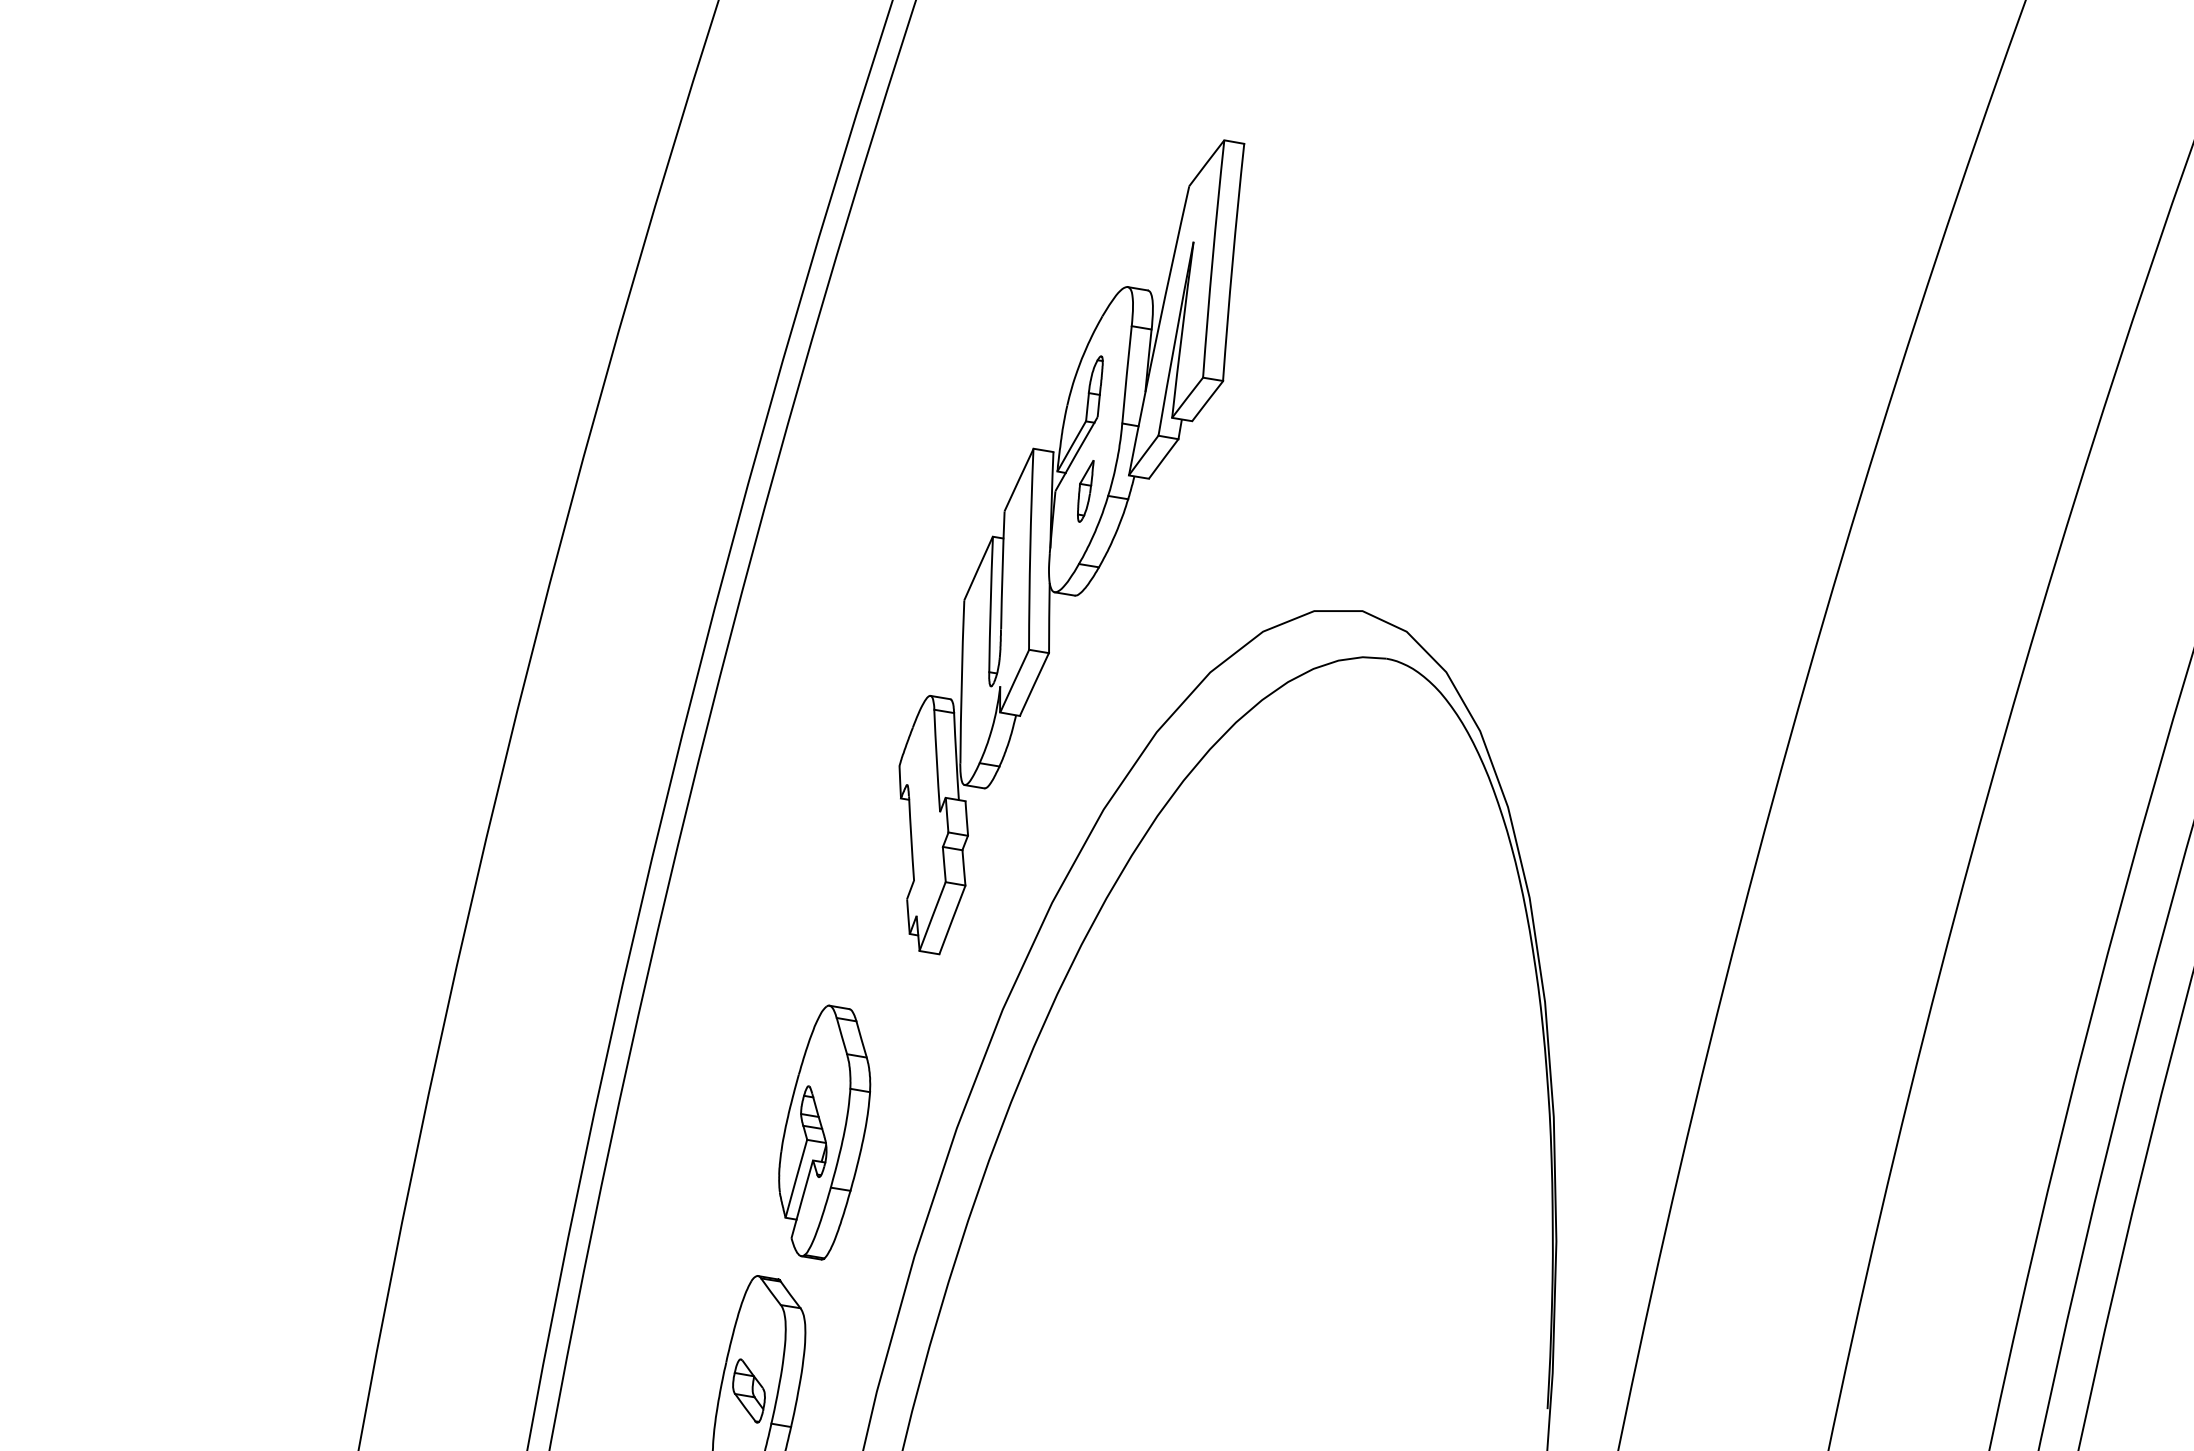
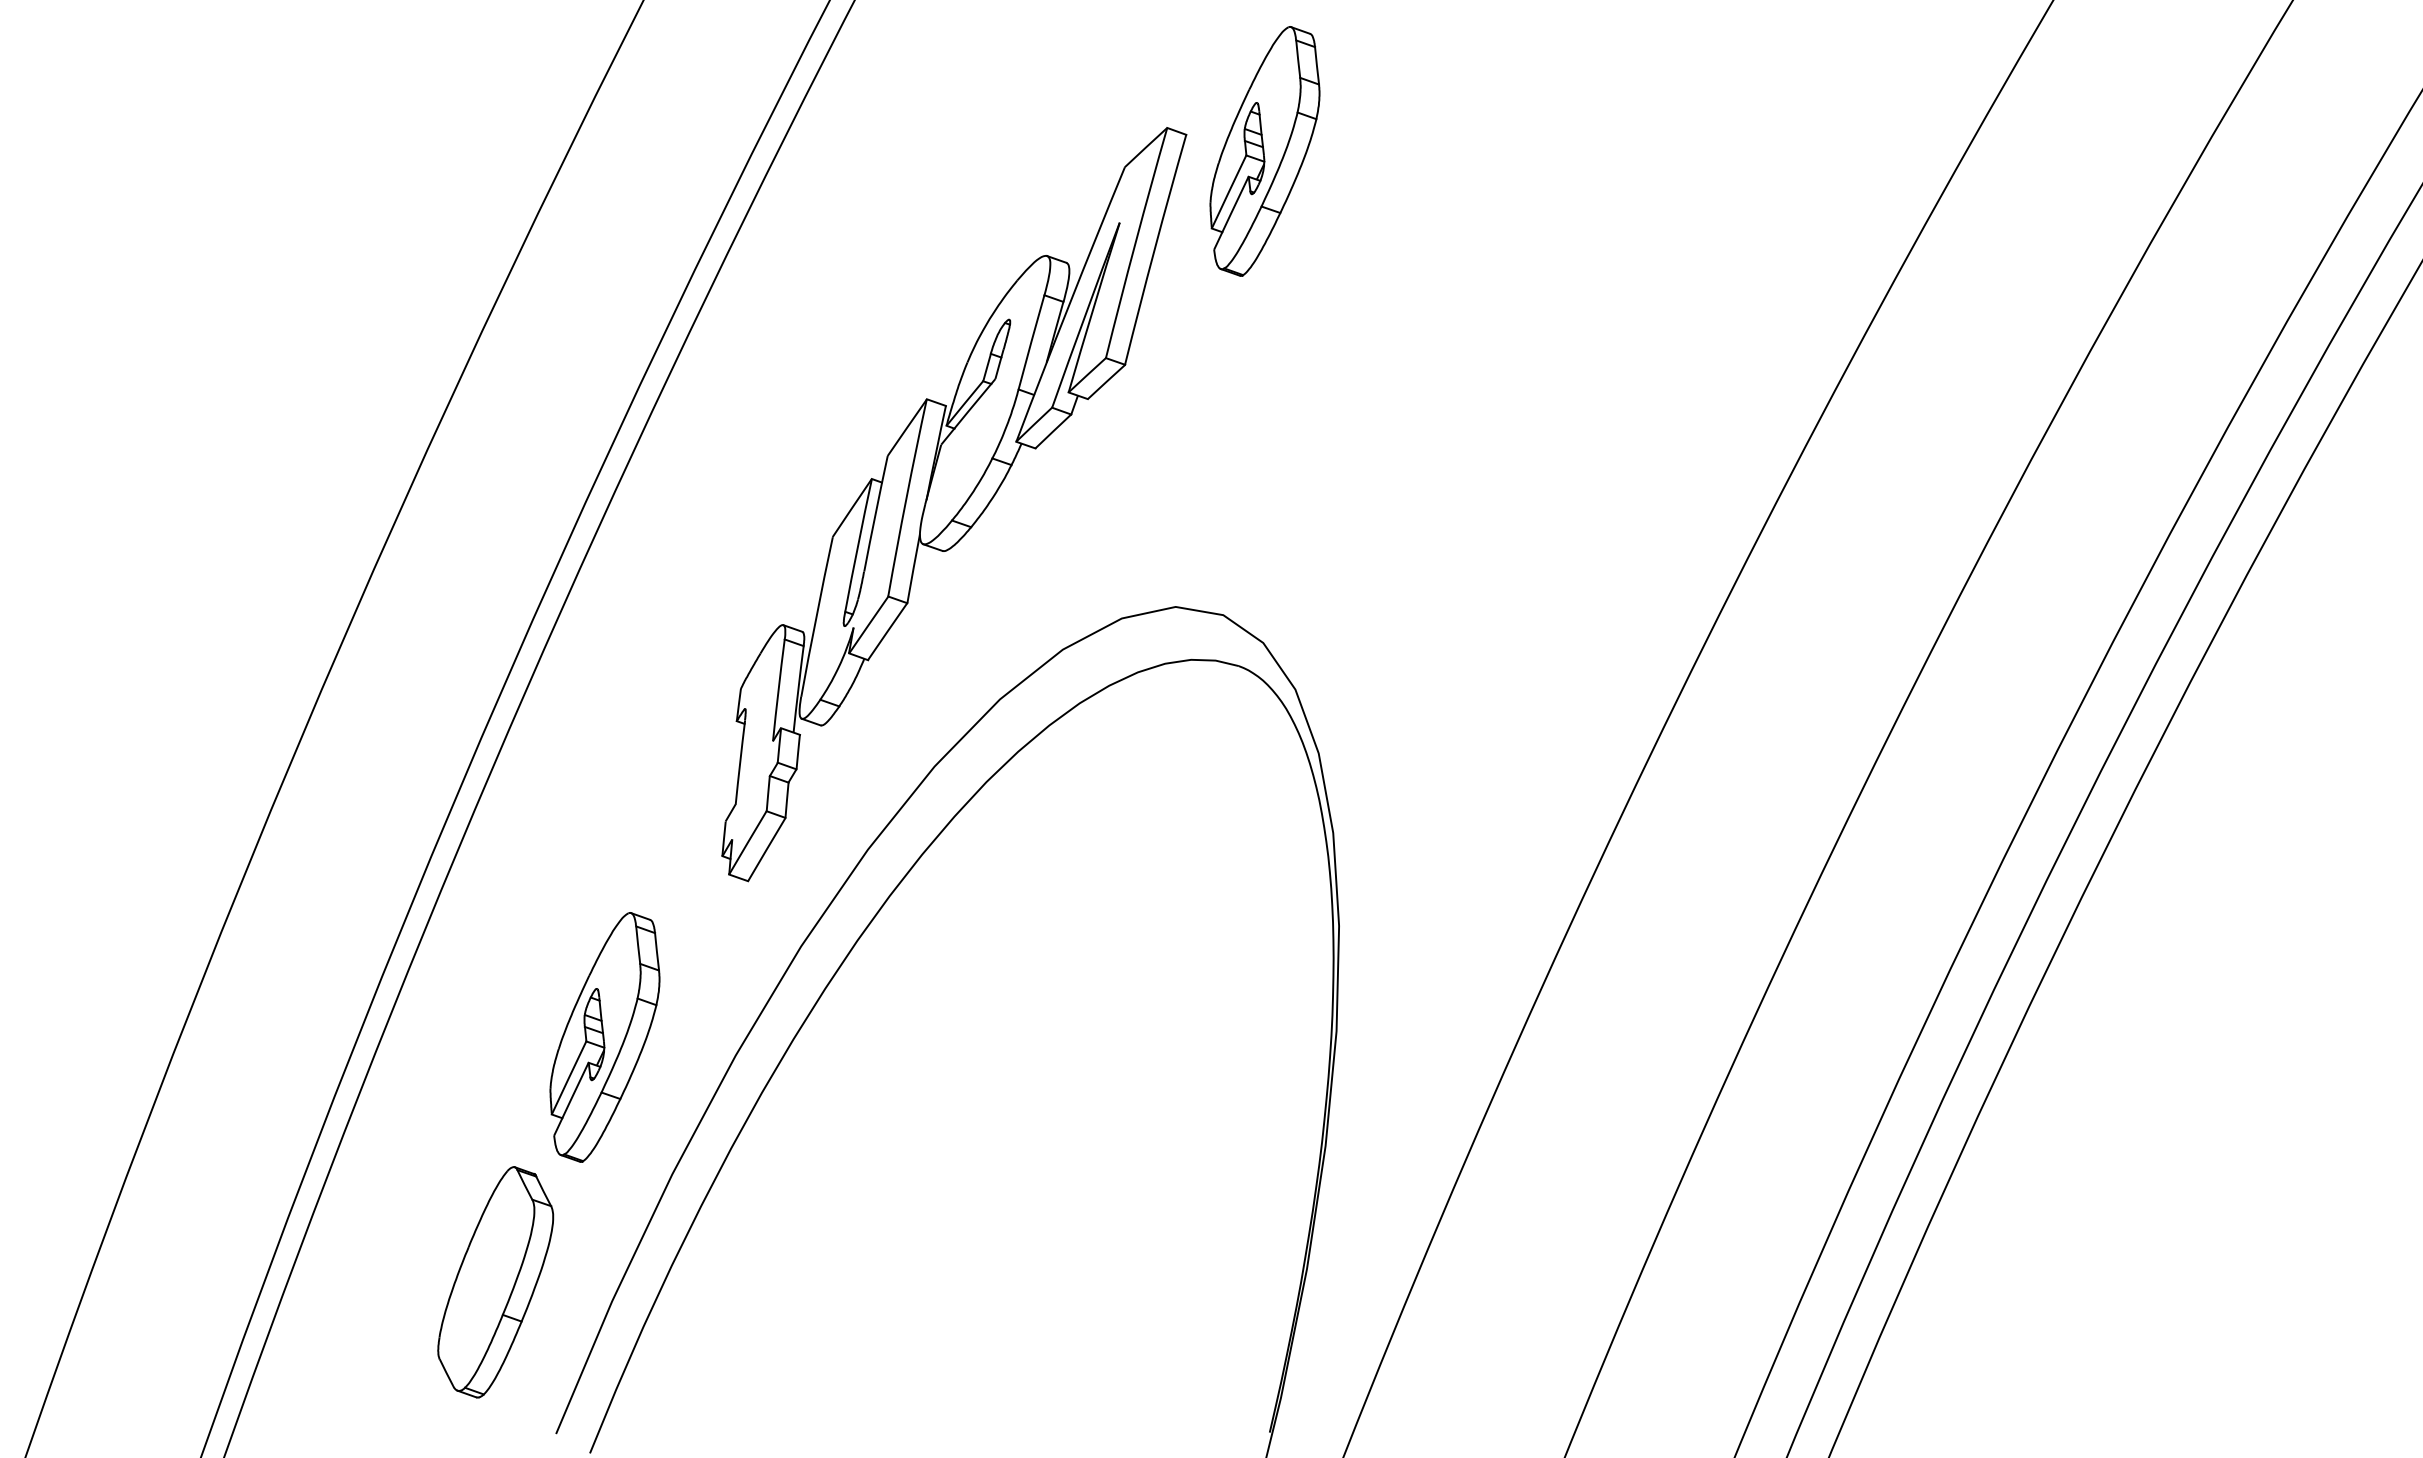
part: (1324, 146) -> (1264, 151), added
part: (1086, 491) -> (971, 450), removed
part: (749, 1390) -> (486, 1278), removed

